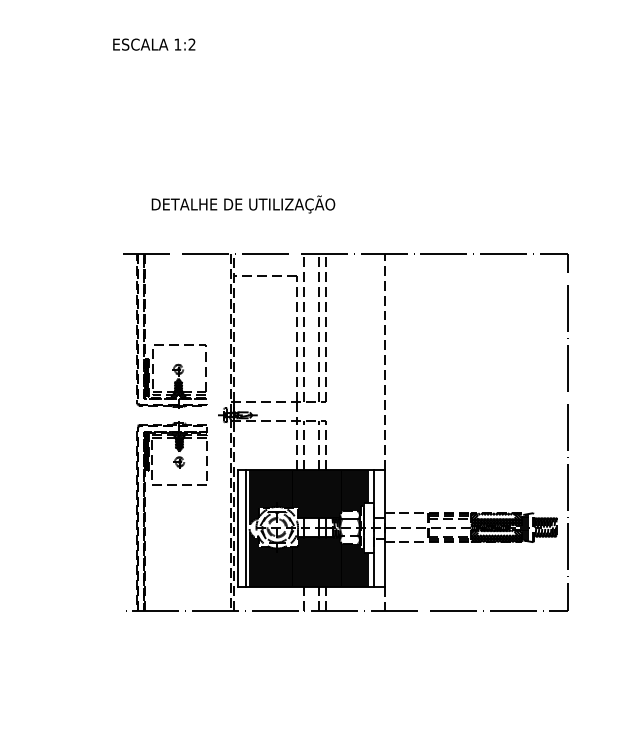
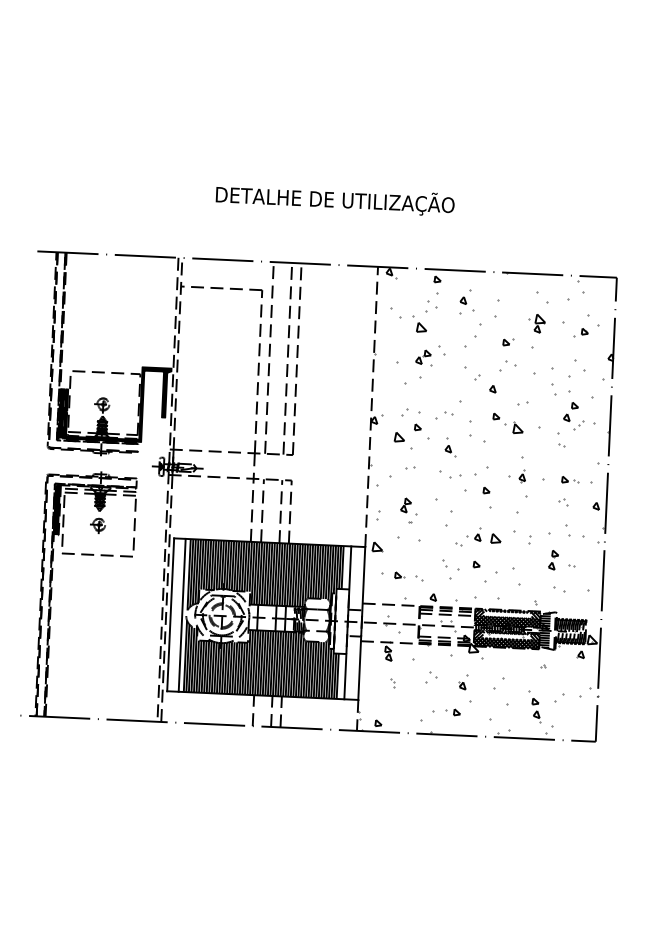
text: (243, 204) -> (335, 199), moved
fill: (189, 367) -> (117, 402), added
hatch: (476, 432) -> (487, 504), added

